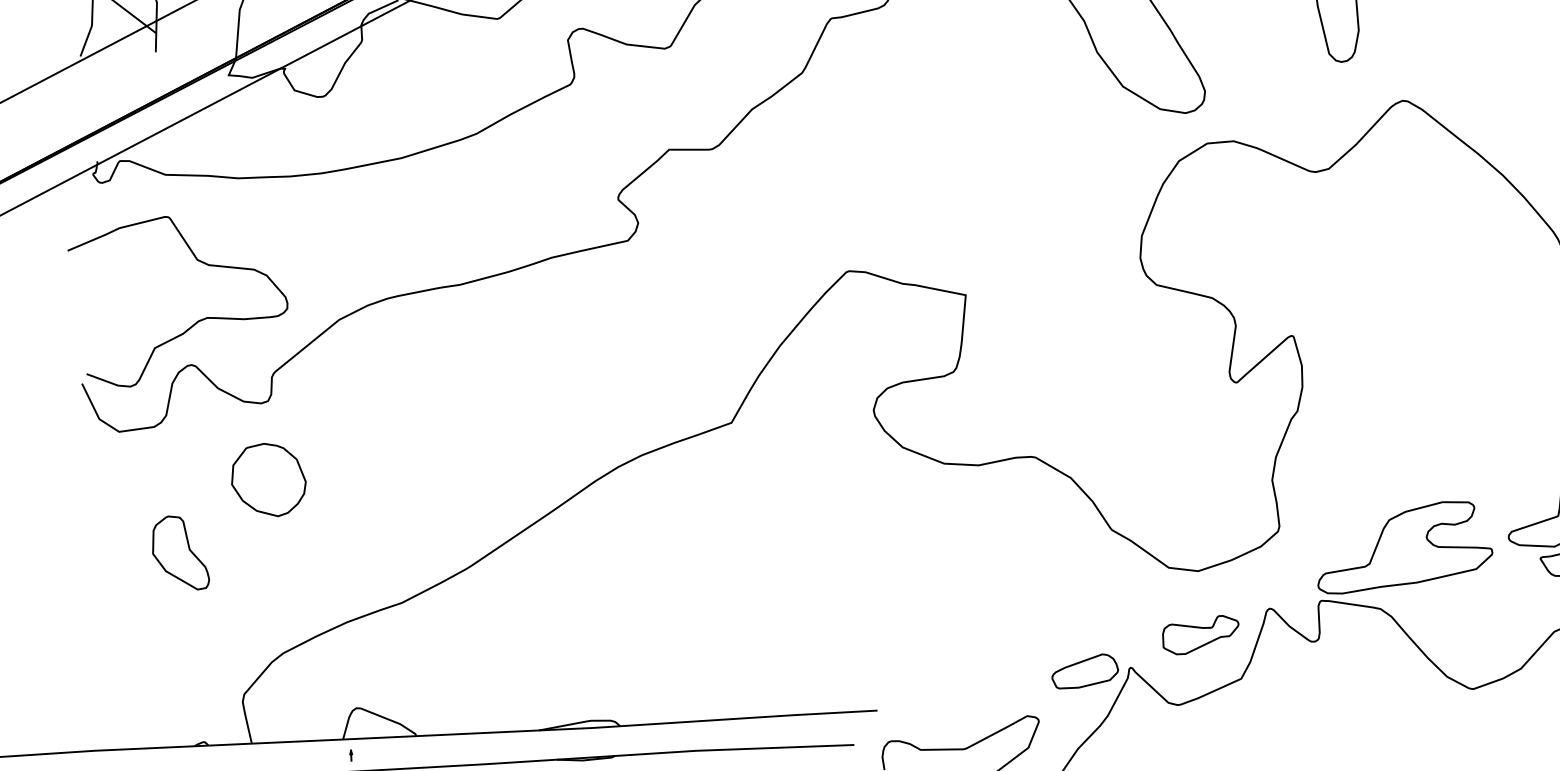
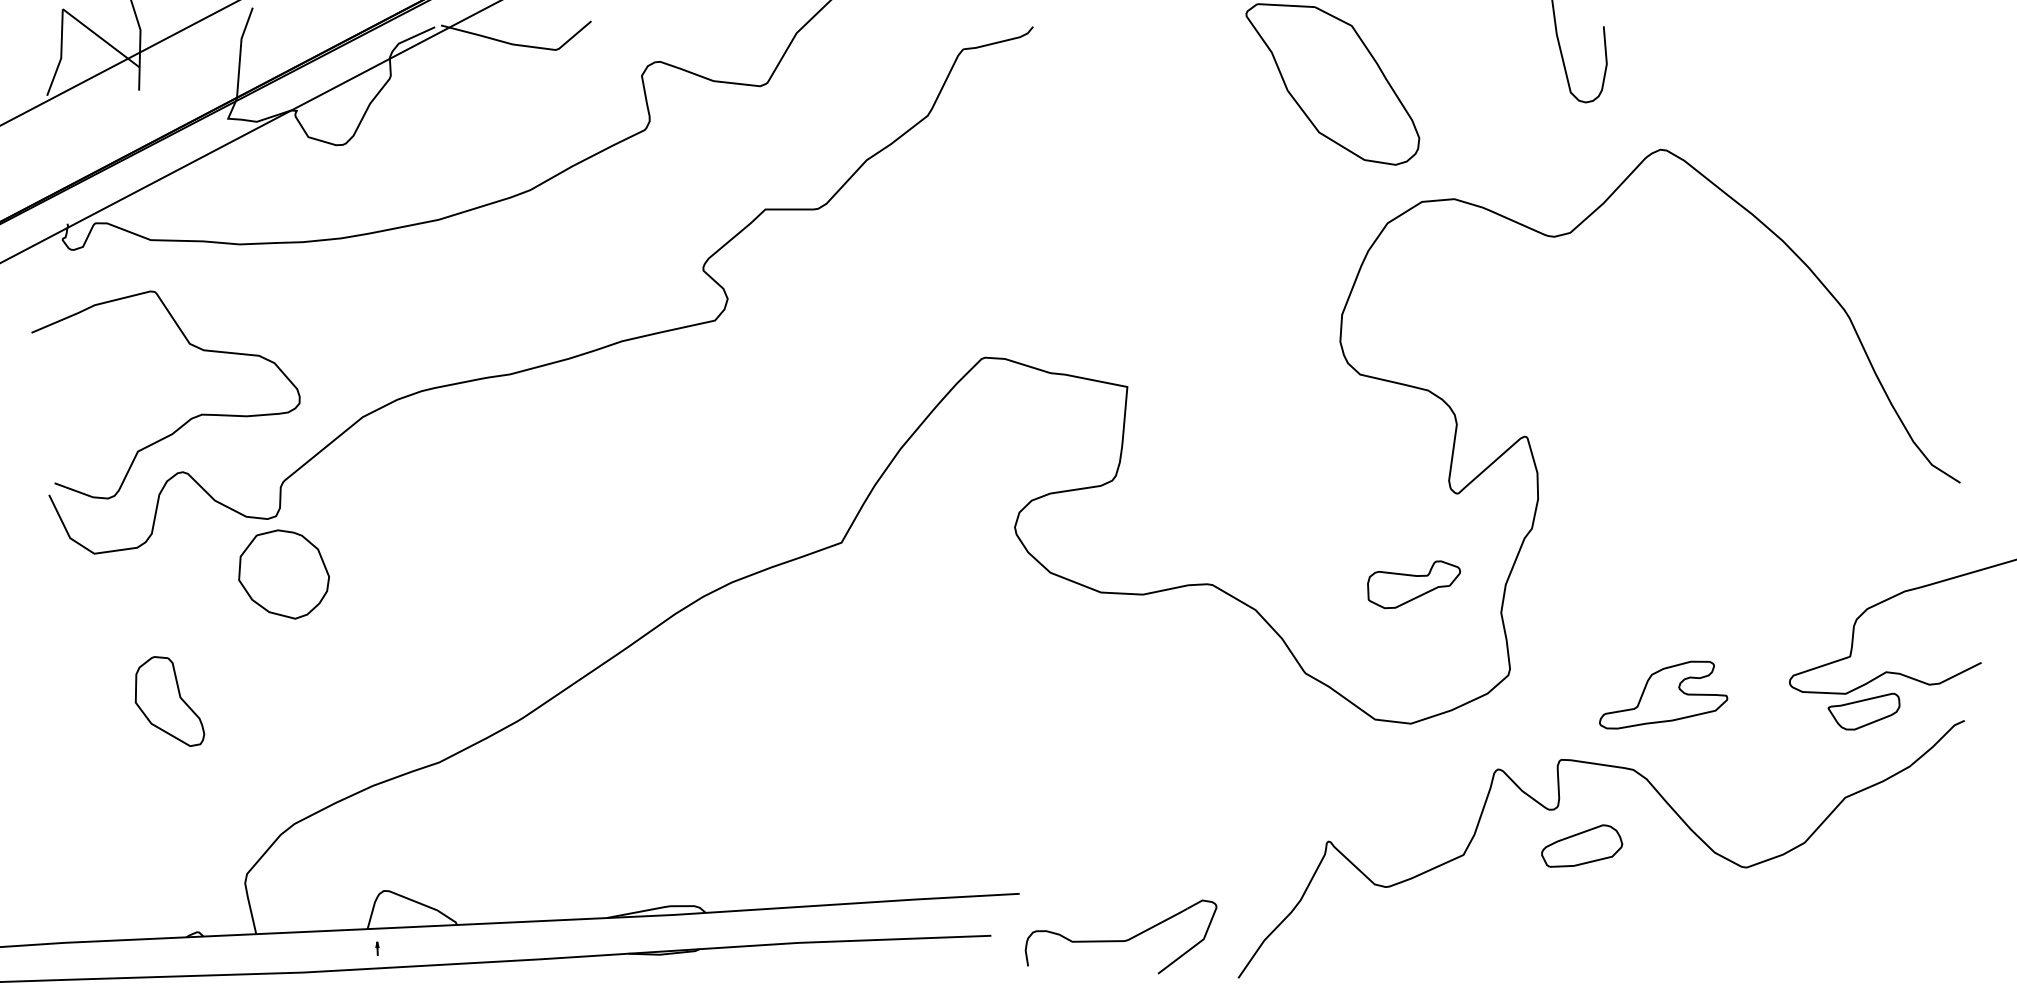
part: (268, 480) -> (283, 574), moved
part: (1405, 547) -> (1663, 694), size x0.6
part: (1200, 634) -> (1413, 584), moved
part: (1085, 670) -> (1582, 845), moved

